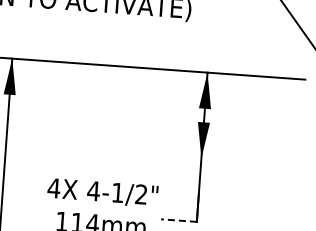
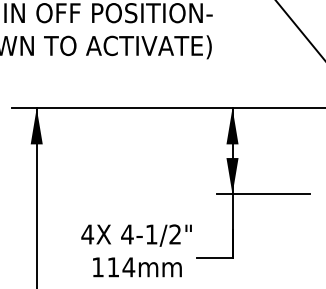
line: (232, 160) -> (263, 194), added
line: (178, 220) -> (214, 257), dashed -> solid

